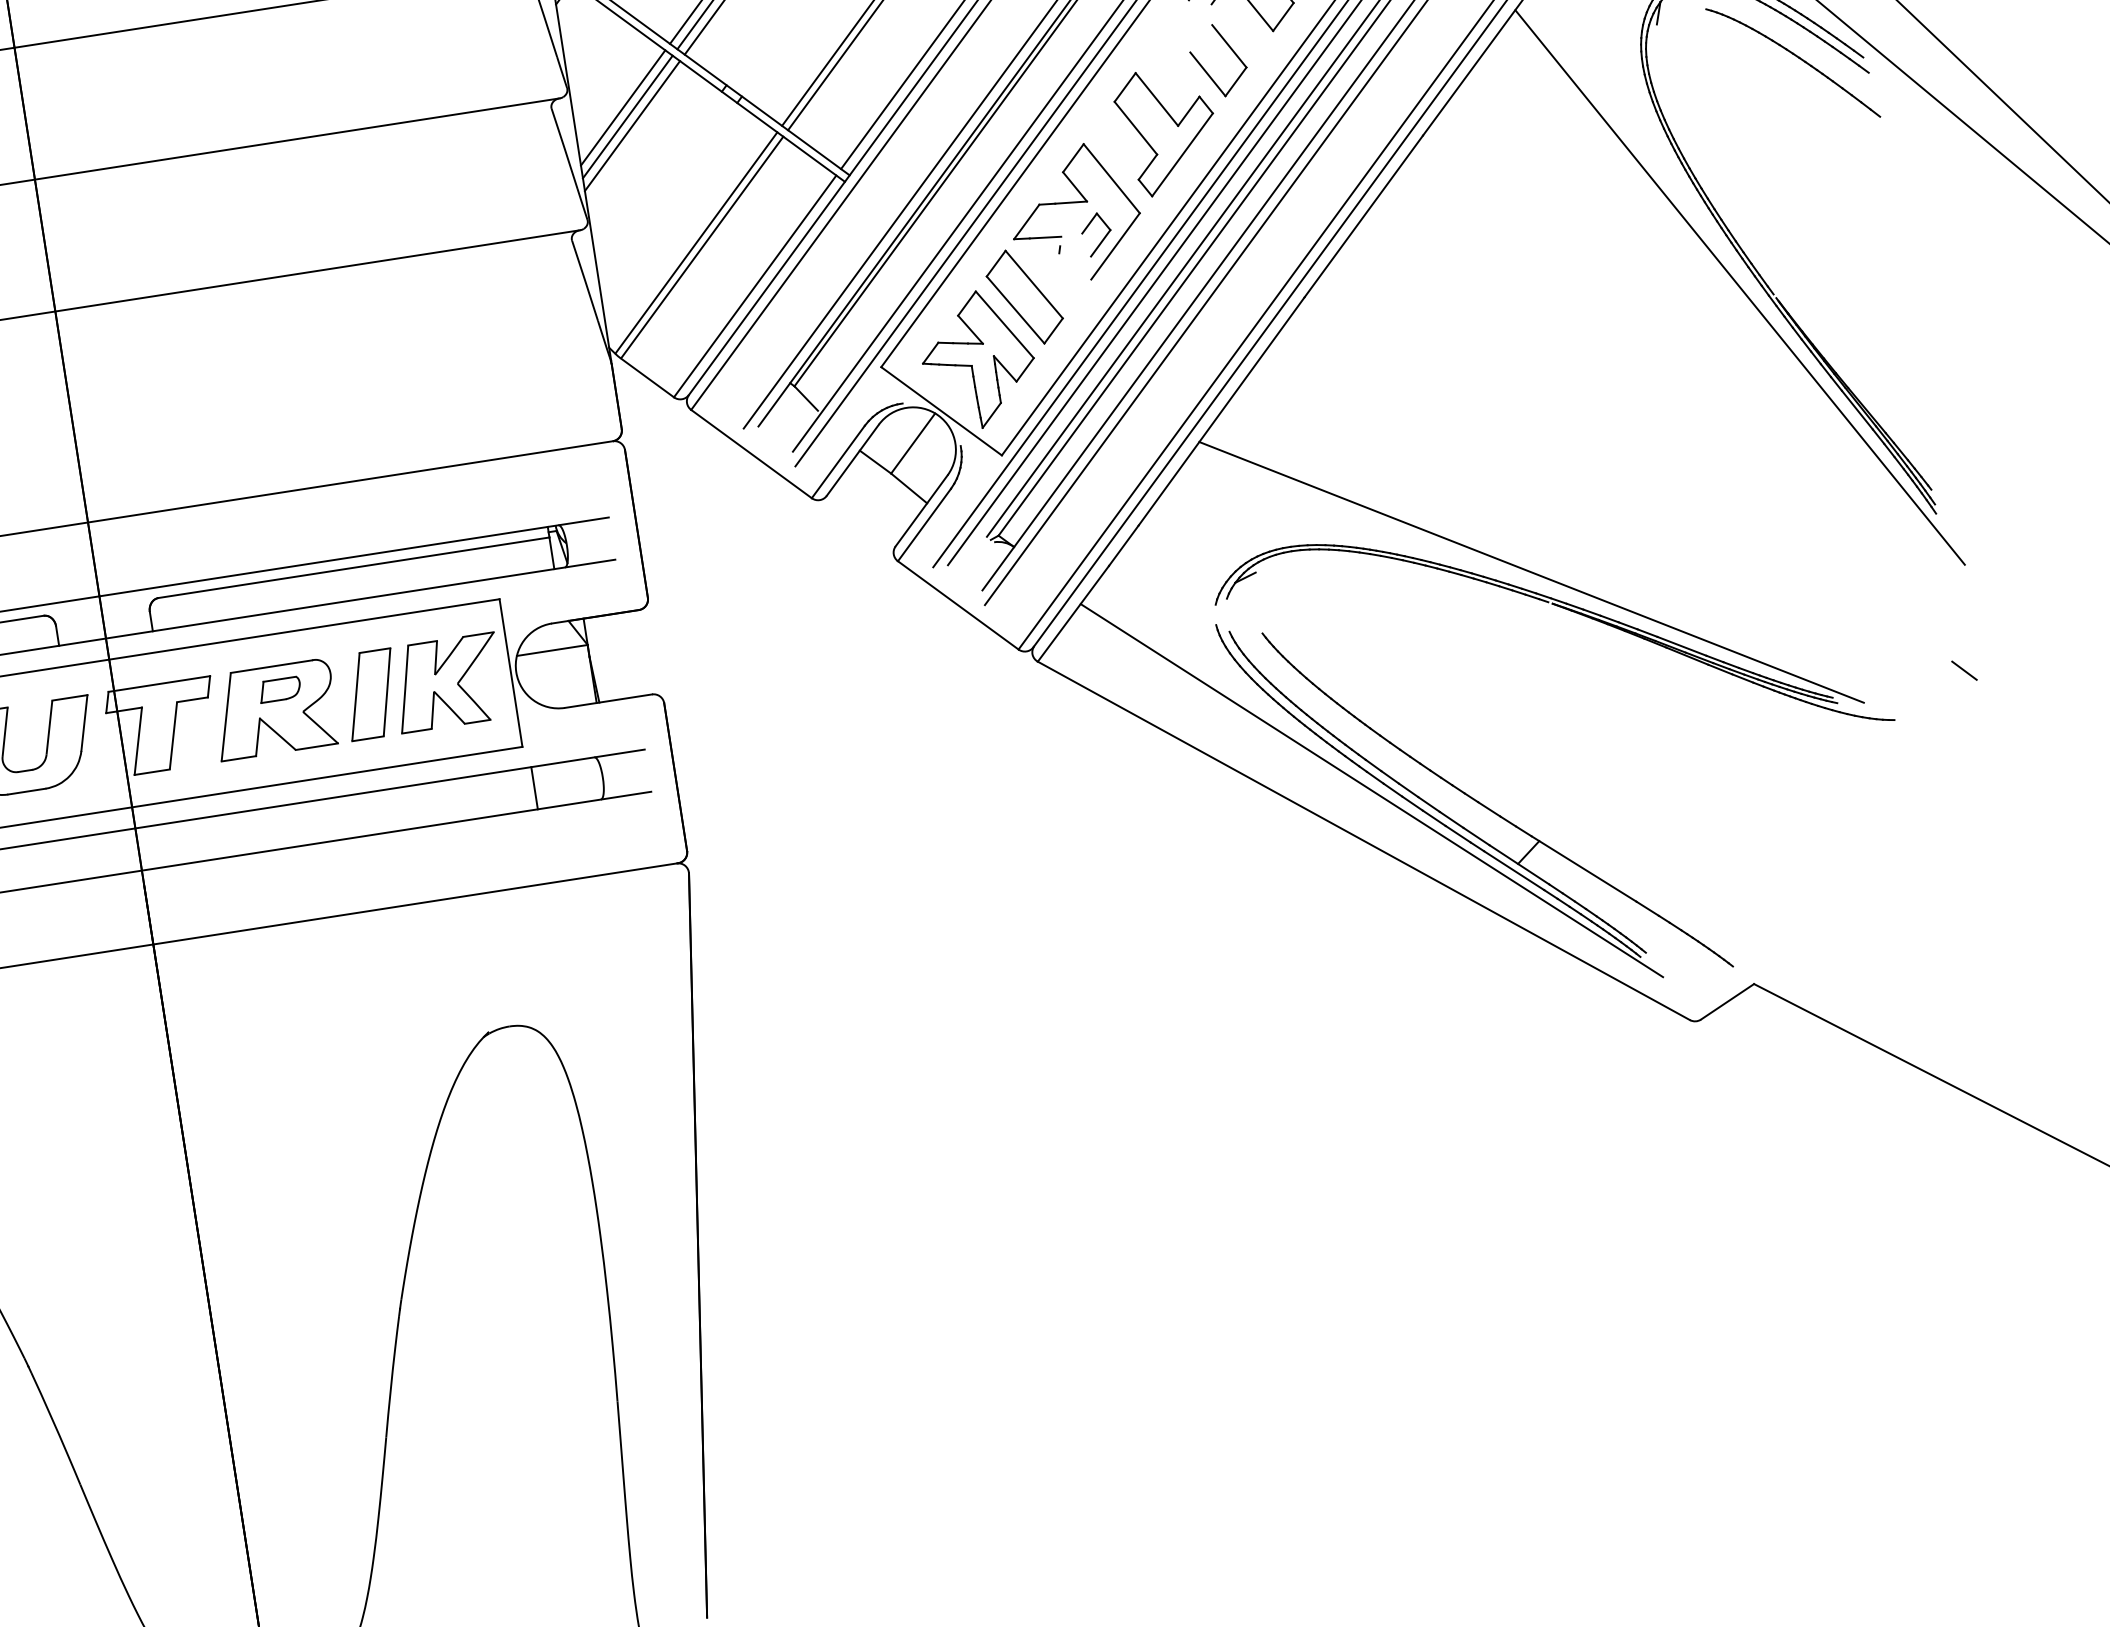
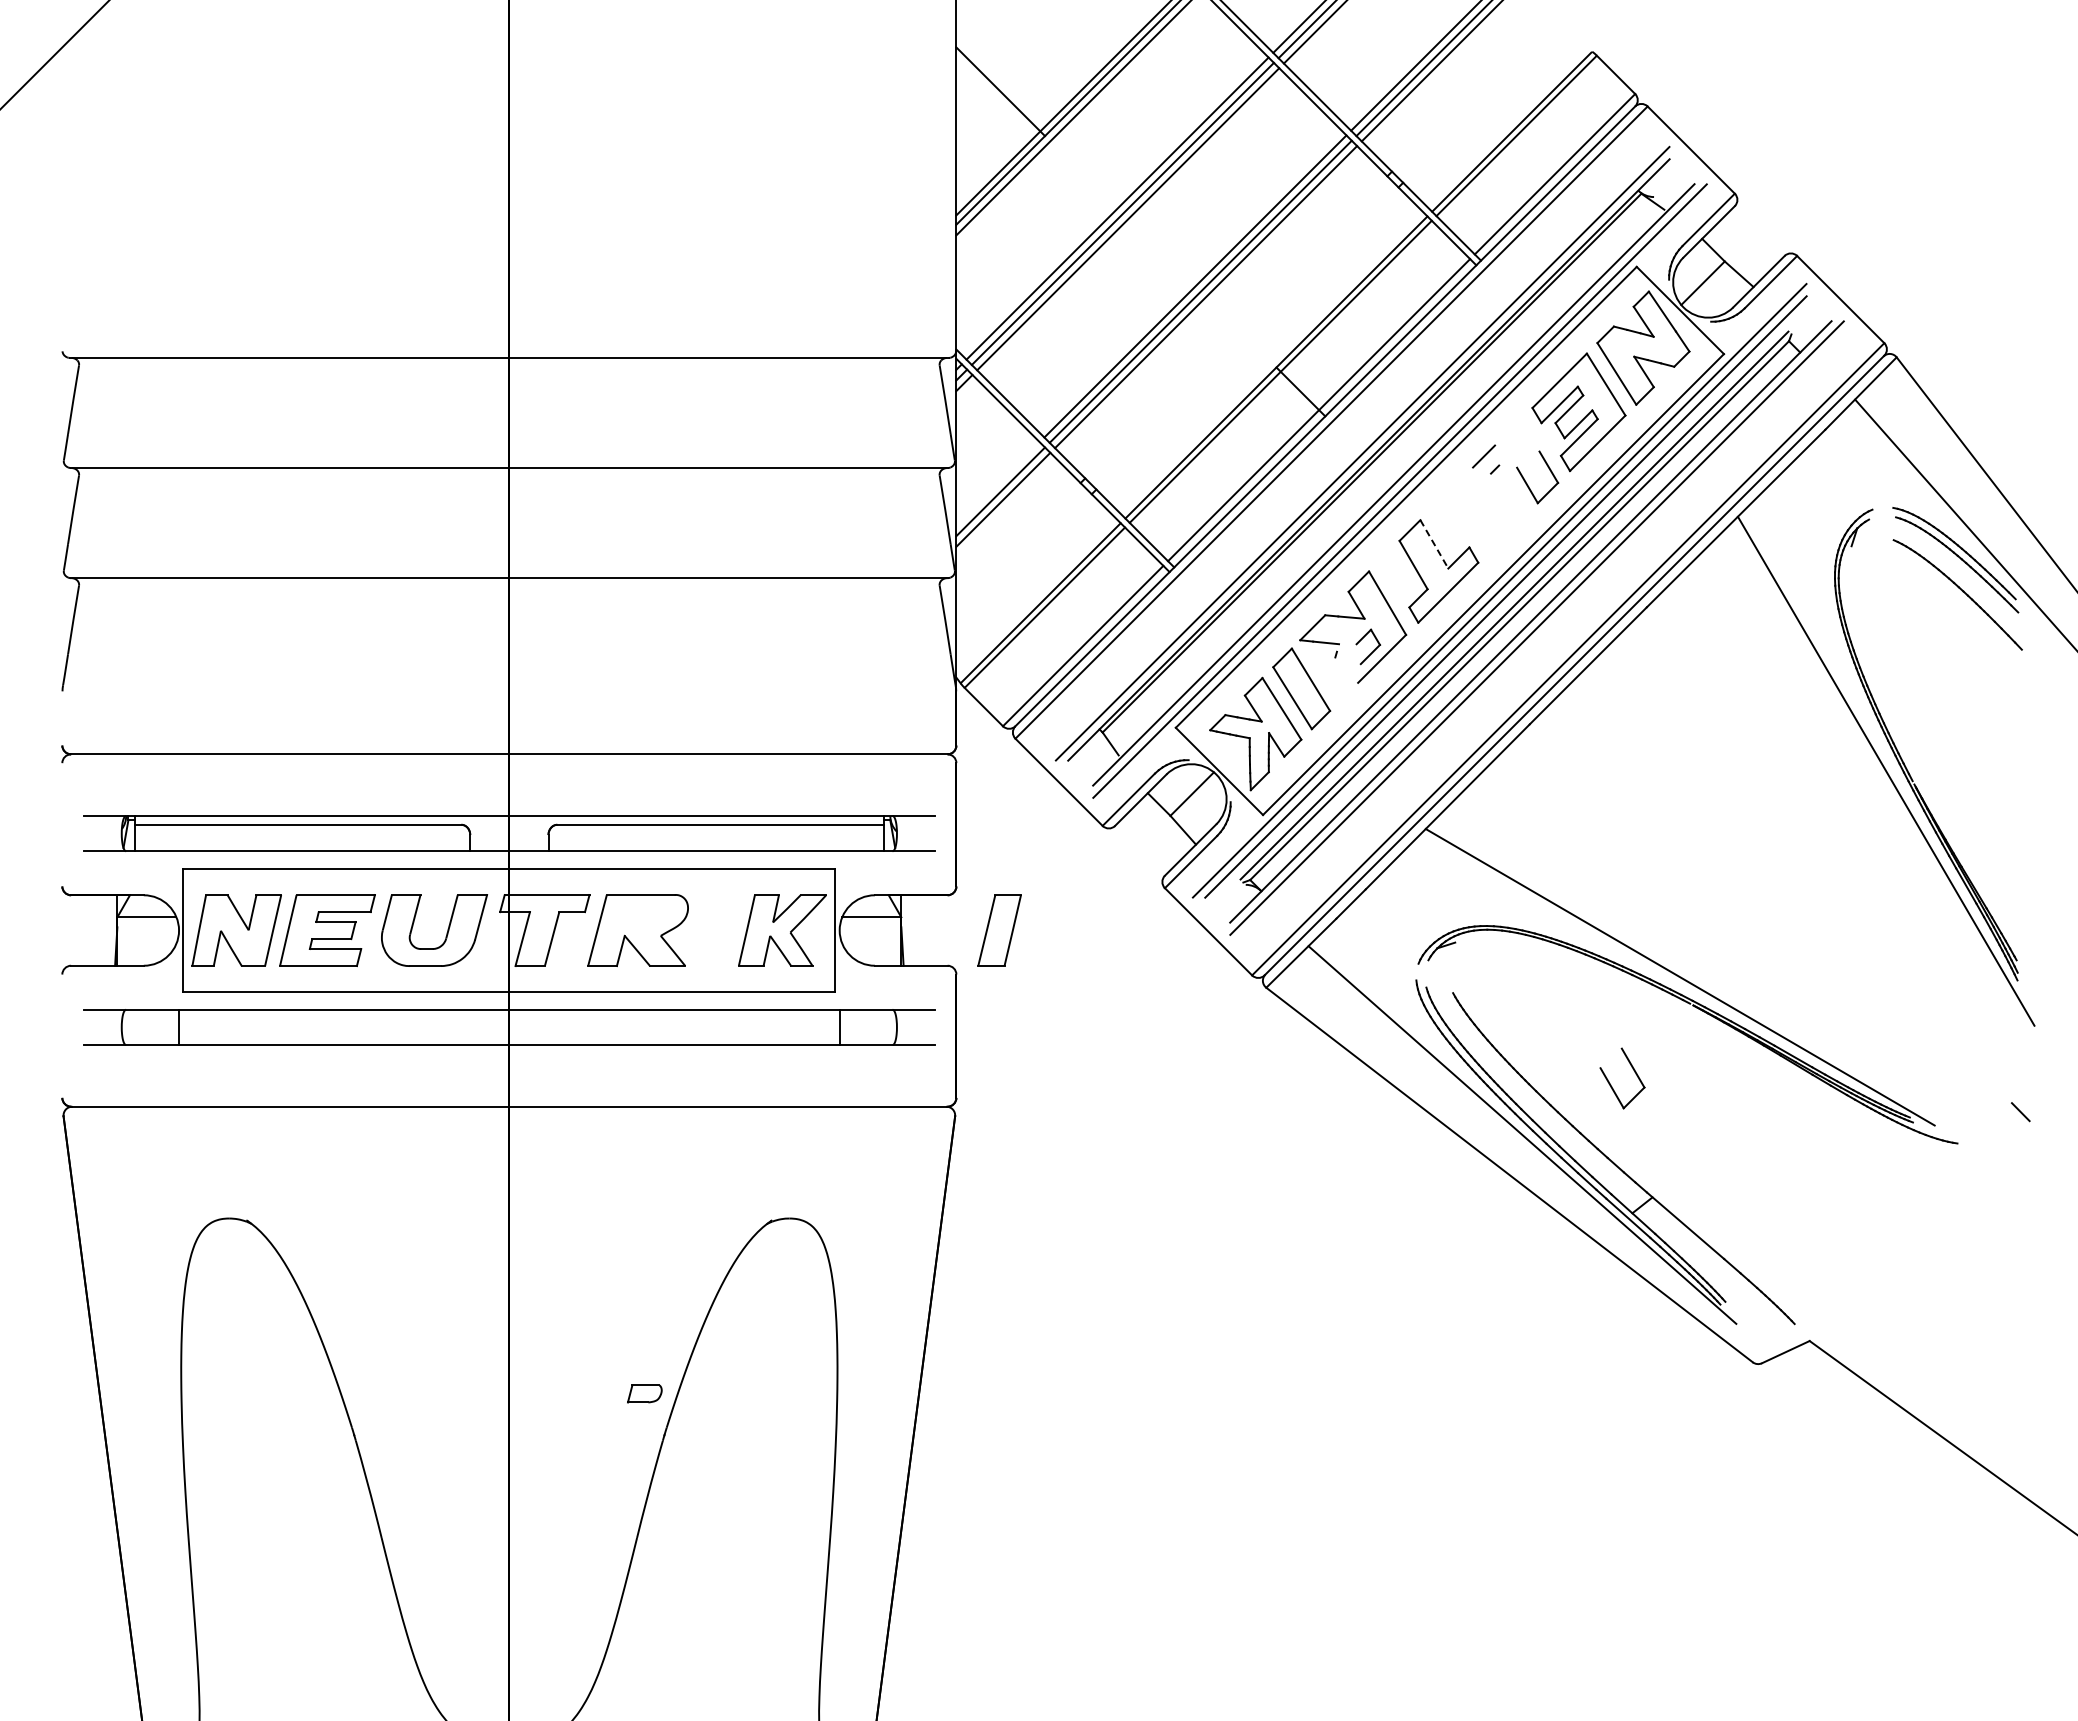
part: (1206, 69) -> (1611, 1084), moved
line: (1157, 99) -> (1434, 544), solid -> dashed
line: (622, 107) -> (997, 483), removed
part: (279, 689) -> (644, 1393), moved
part: (371, 694) -> (999, 930), moved

